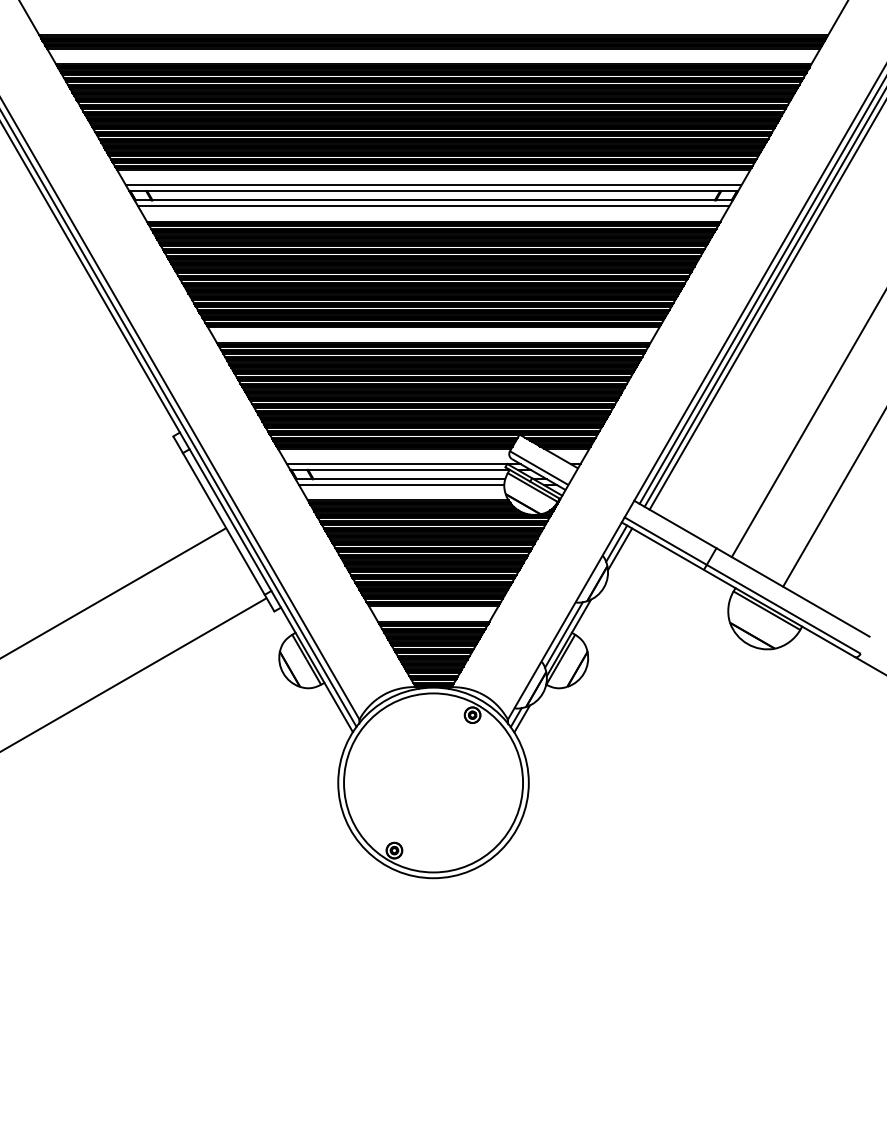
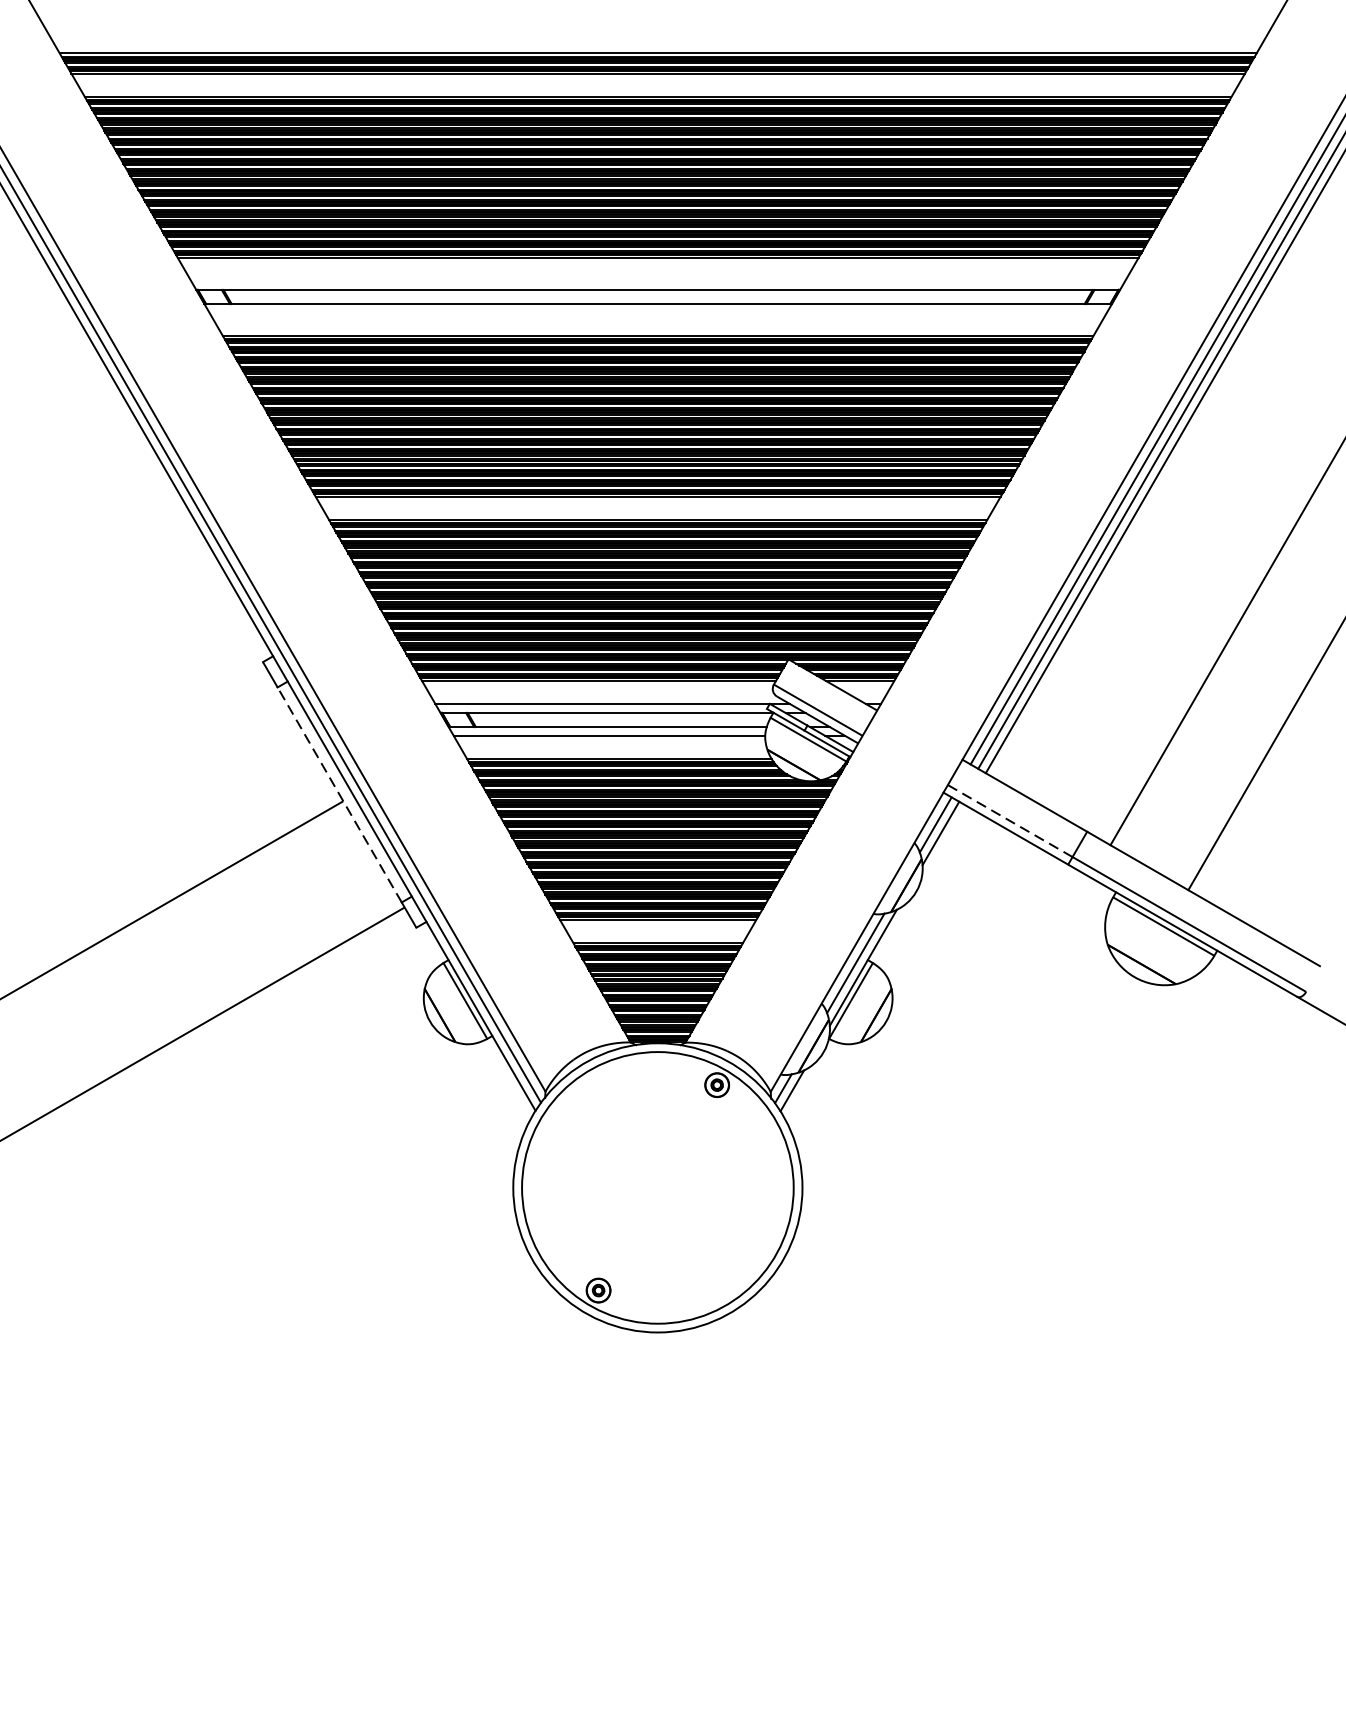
line: (433, 185) -> (657, 281), removed
line: (433, 206) -> (657, 313), removed
line: (223, 523) -> (339, 794), solid -> dashed
line: (666, 541) -> (1011, 821), solid -> dashed

